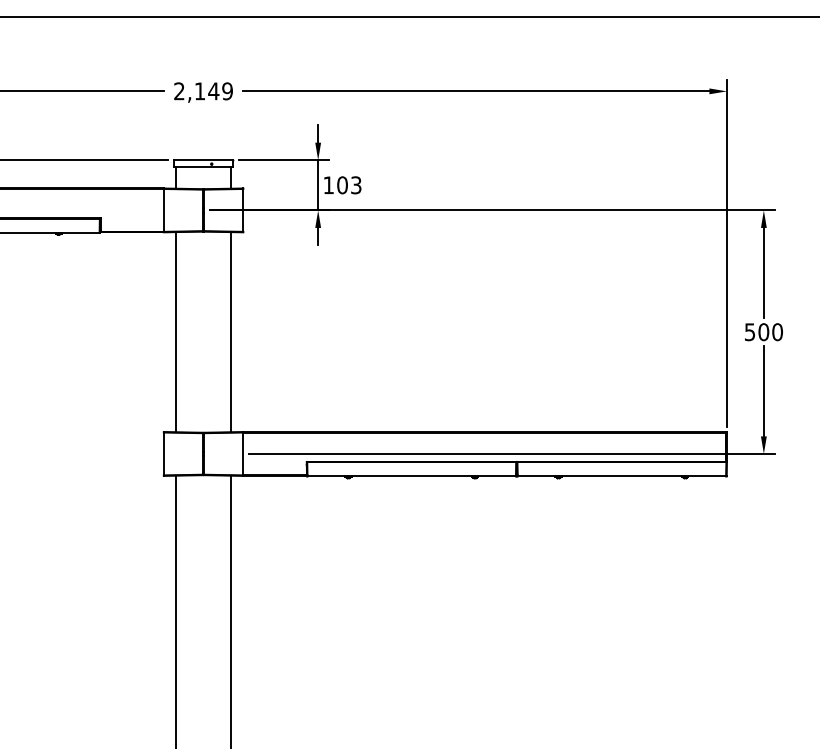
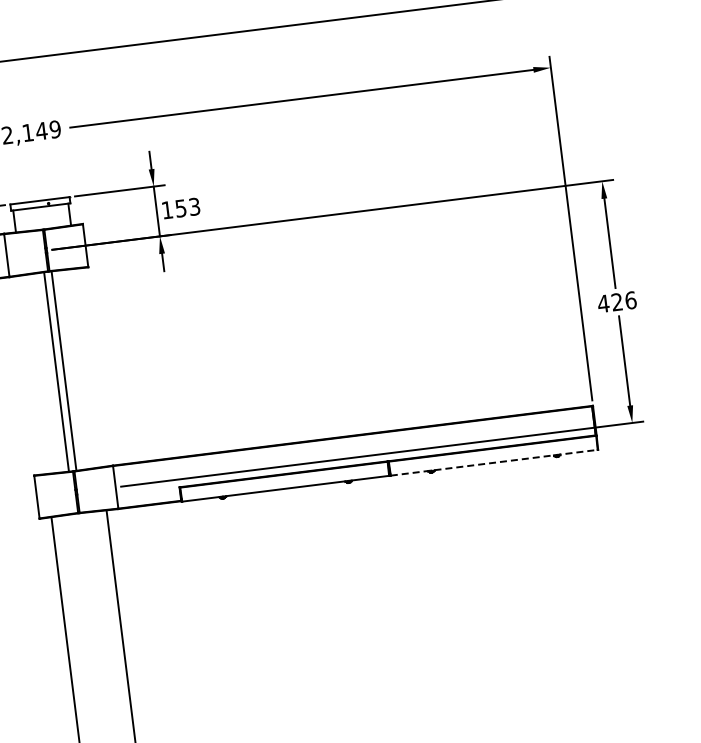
text: (342, 185) -> (181, 208), 103 -> 153
line: (175, 332) -> (56, 372), moved
line: (231, 332) -> (64, 371), moved
text: (763, 332) -> (616, 302), 500 -> 426
line: (622, 476) -> (494, 462), solid -> dashed

